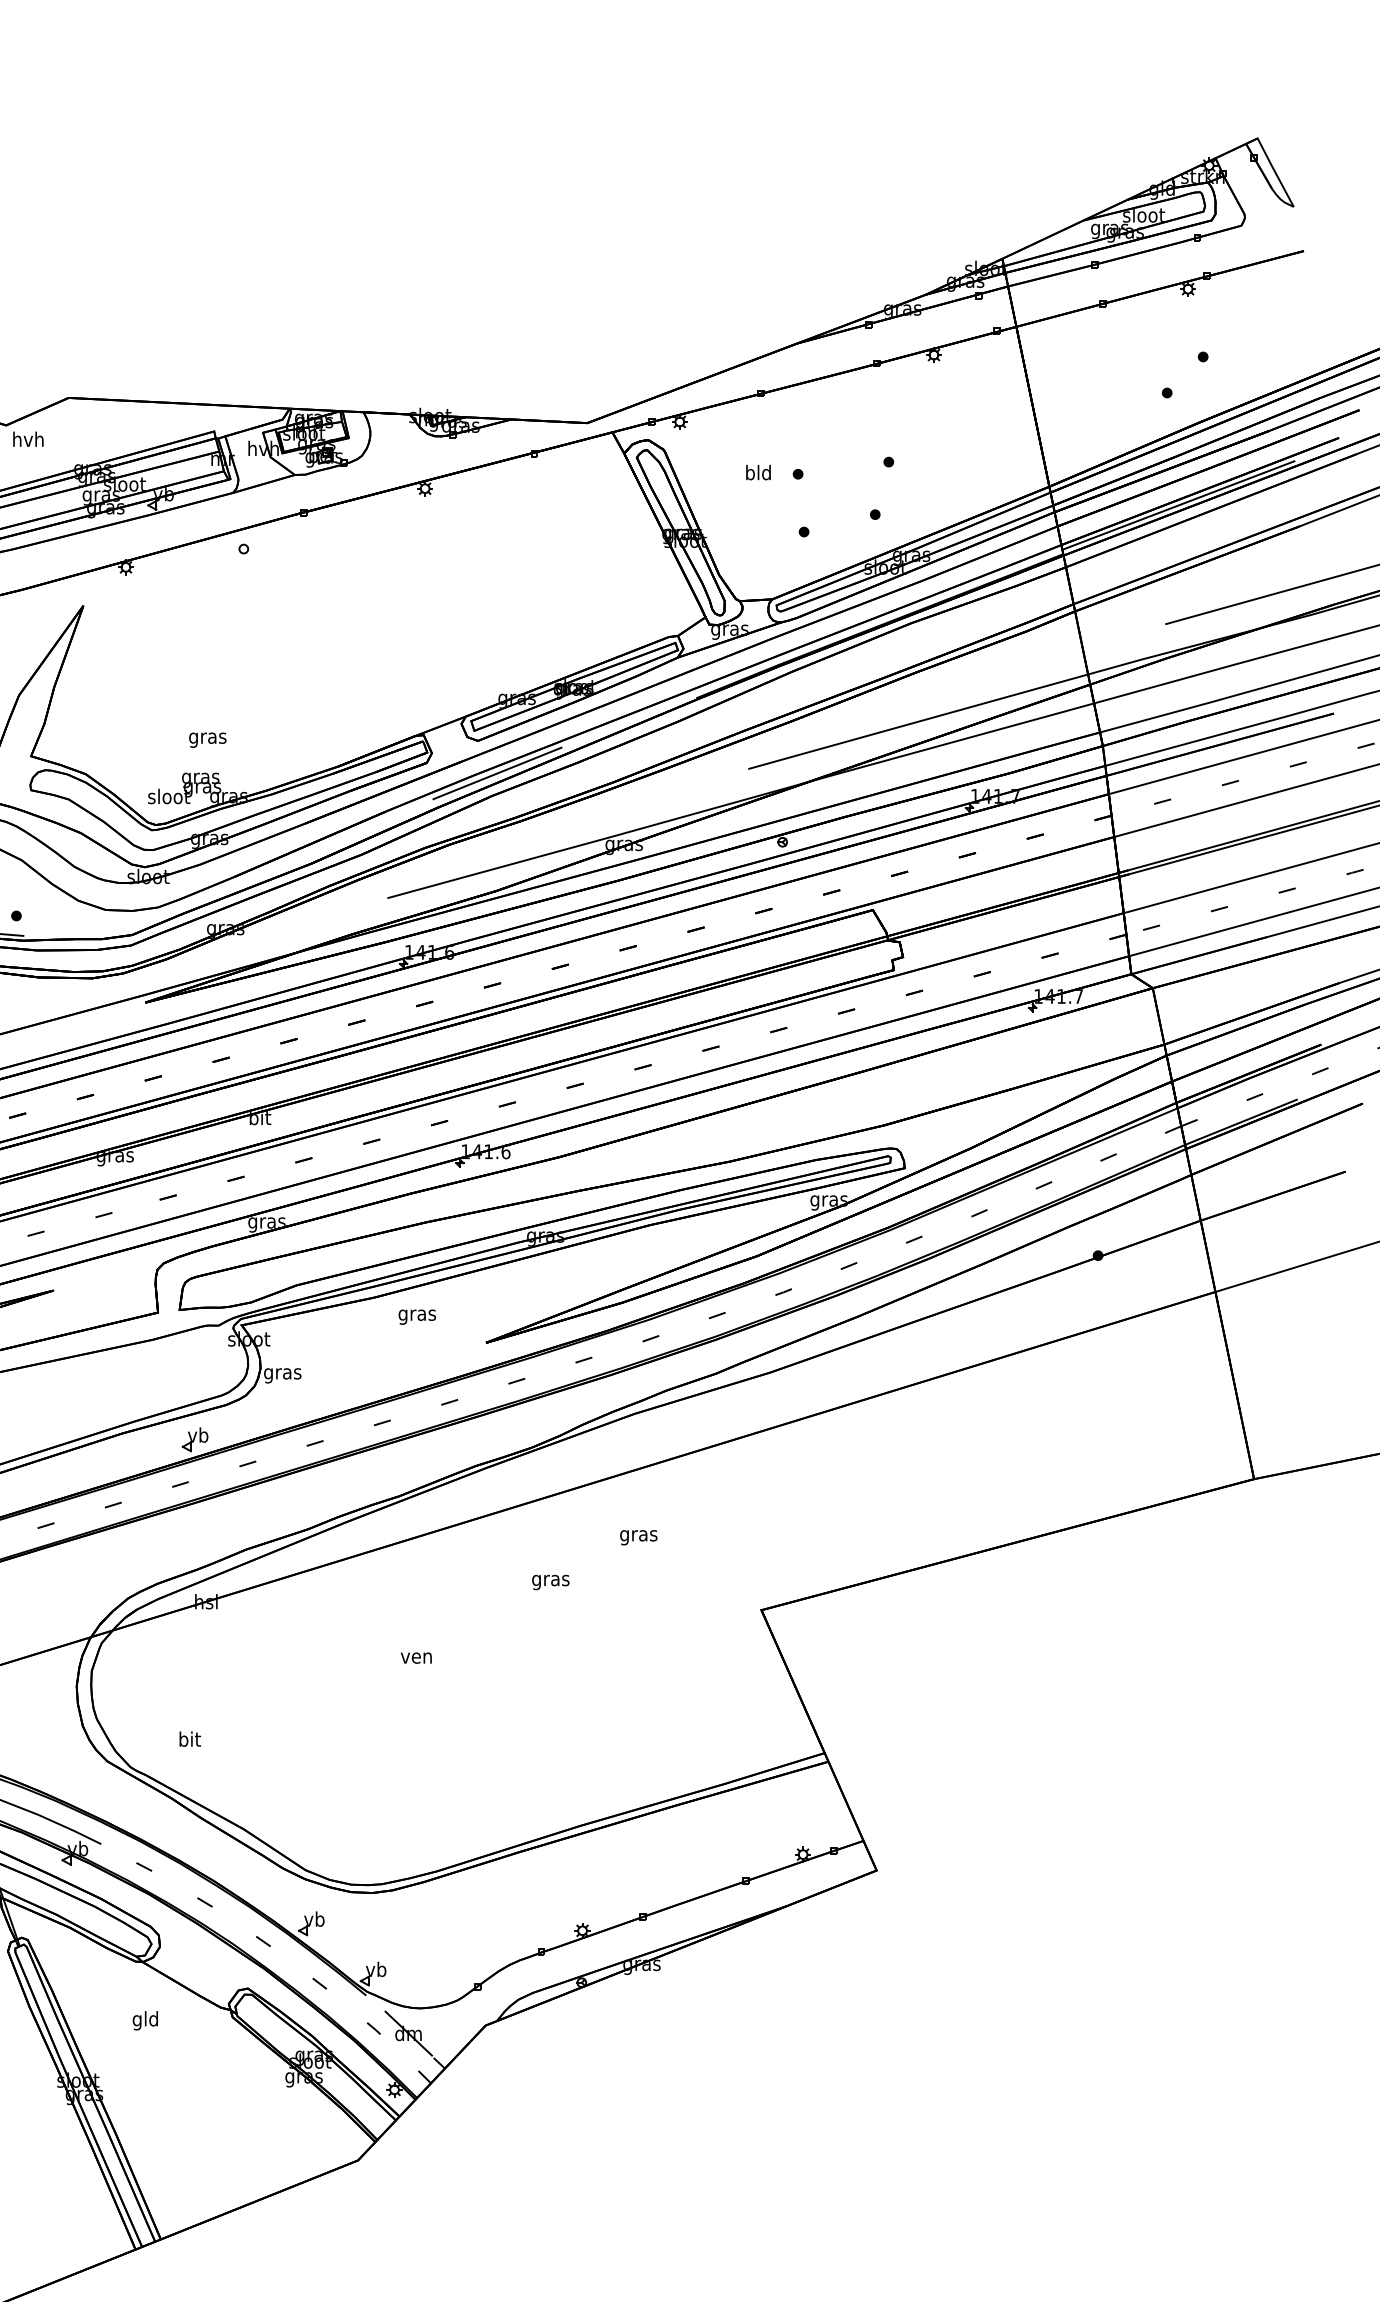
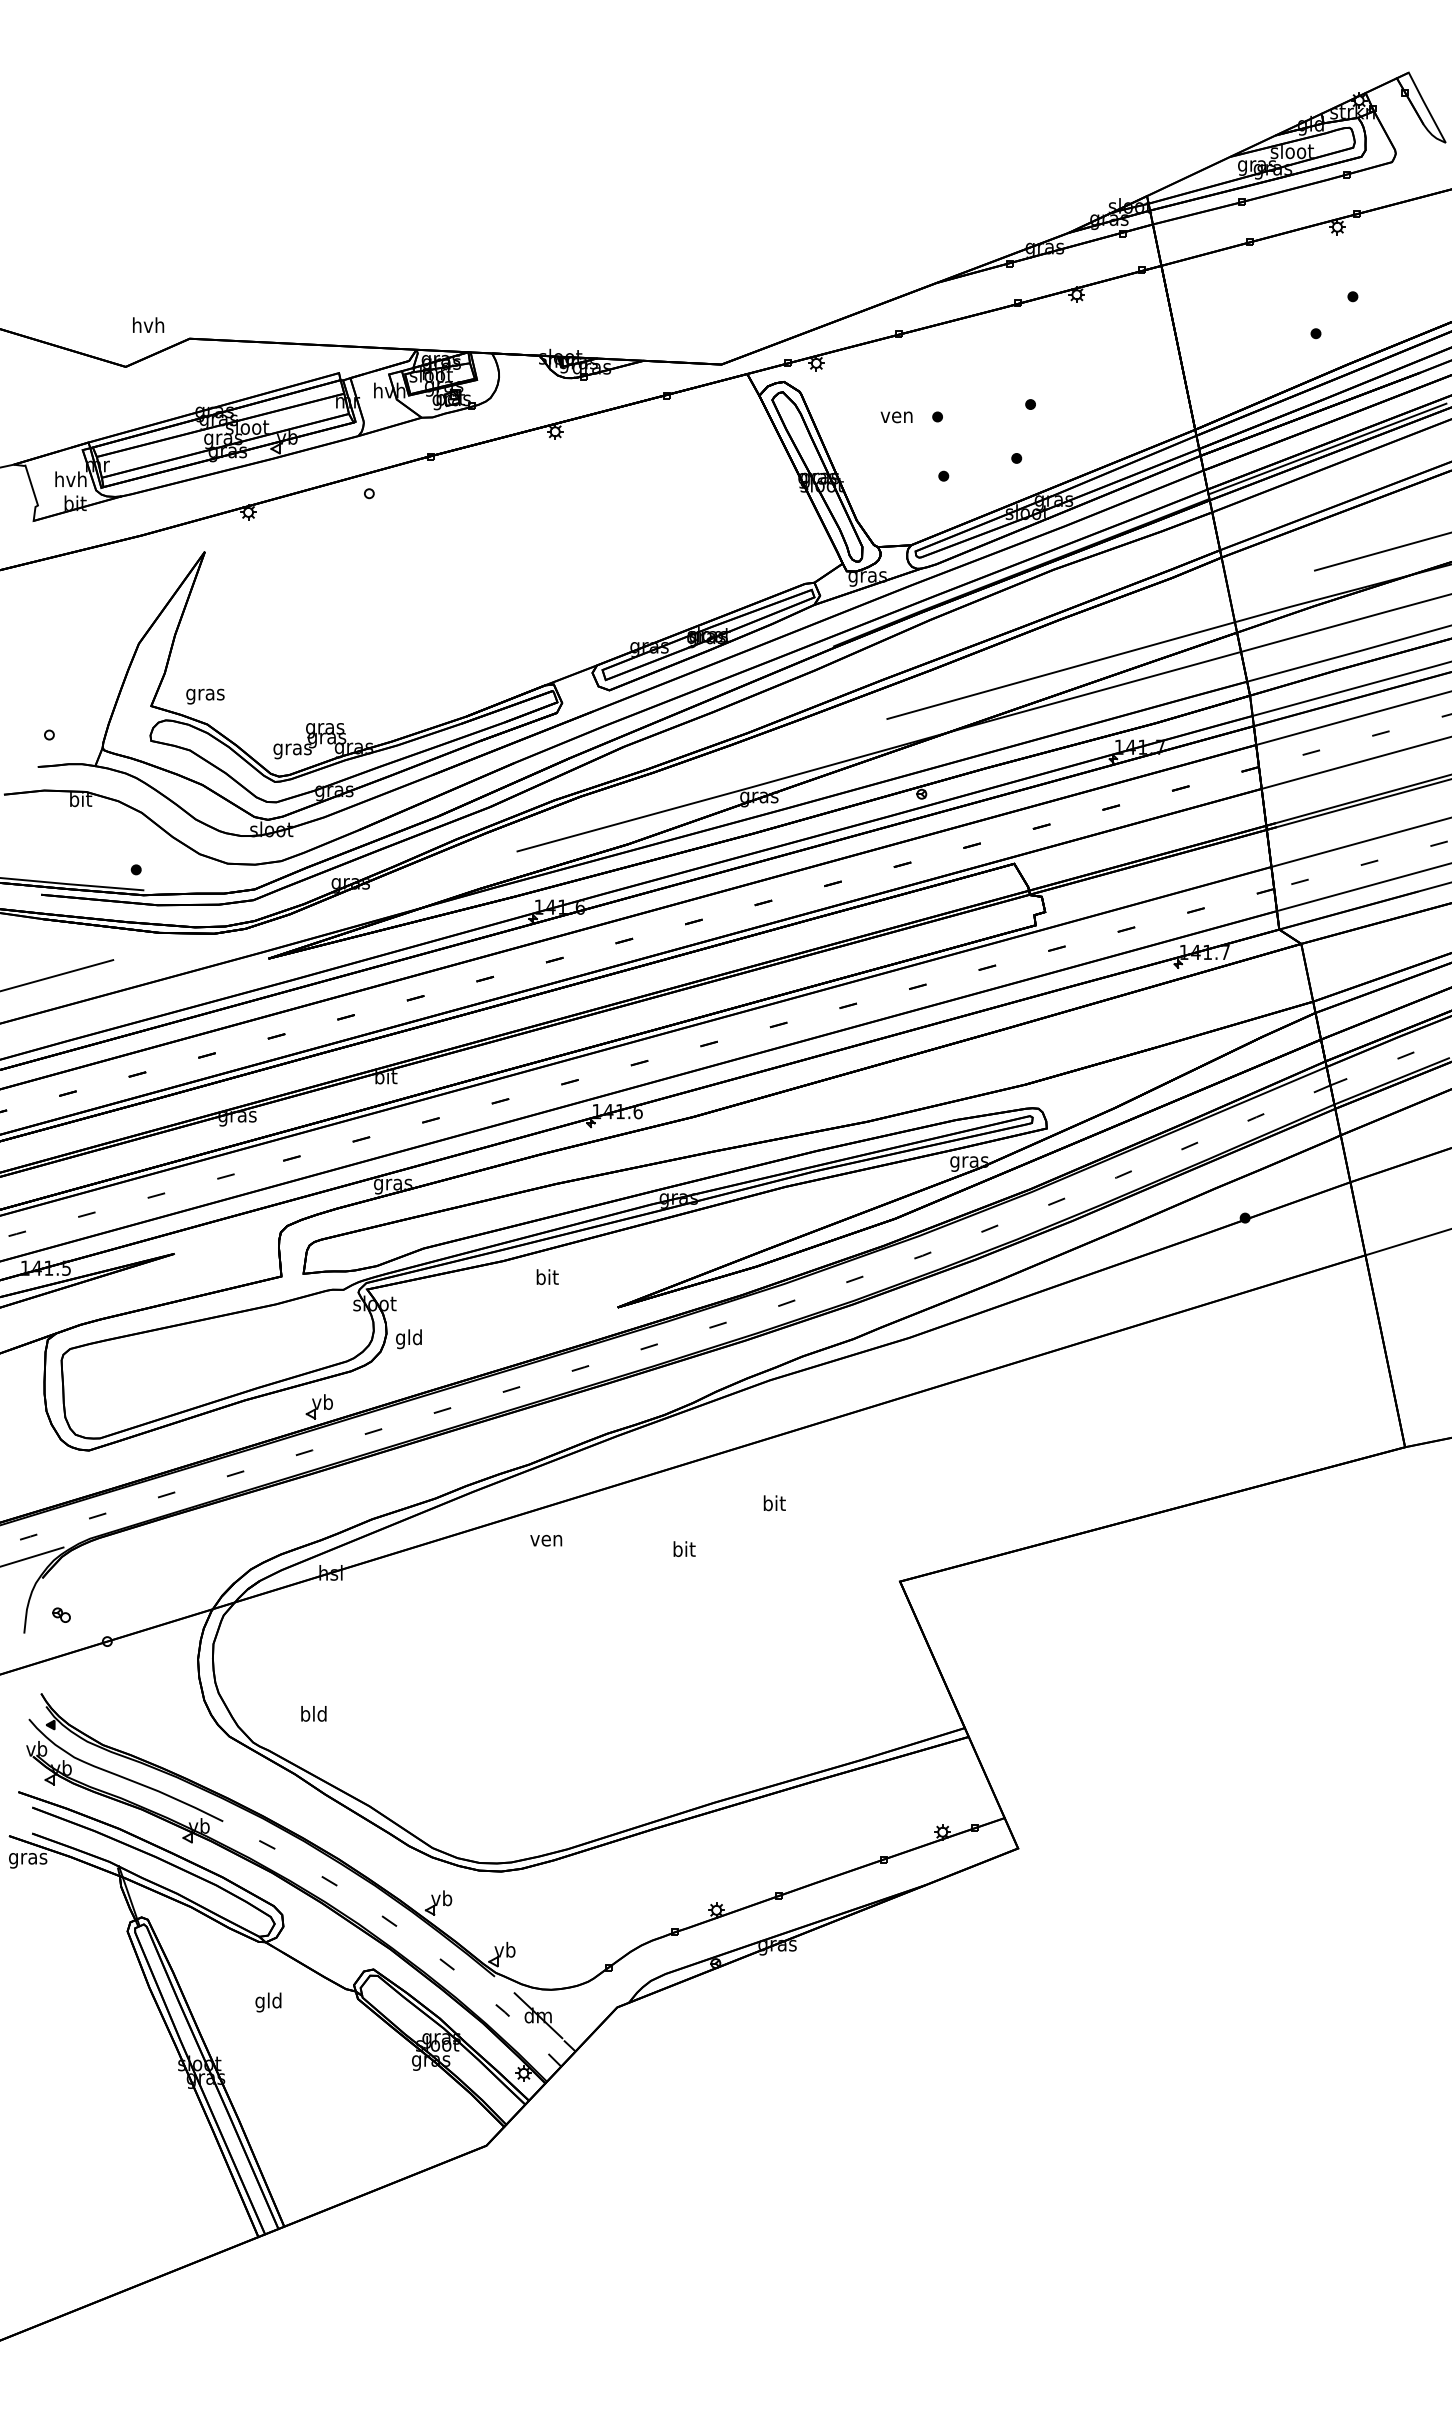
text: (28, 438) -> (148, 324), moved
text: (757, 472) -> (896, 415), bld -> ven
text: (207, 740) -> (205, 696), moved
line: (496, 773) -> (628, 723), removed
text: (168, 798) -> (292, 749), sloot -> gras
text: (417, 1315) -> (547, 1279), gras -> bit
text: (282, 1374) -> (409, 1339), gras -> gld
text: (638, 1535) -> (774, 1505), gras -> bit
text: (551, 1580) -> (684, 1551), gras -> bit
text: (416, 1657) -> (546, 1540), moved
text: (189, 1738) -> (313, 1713), bit -> bld

